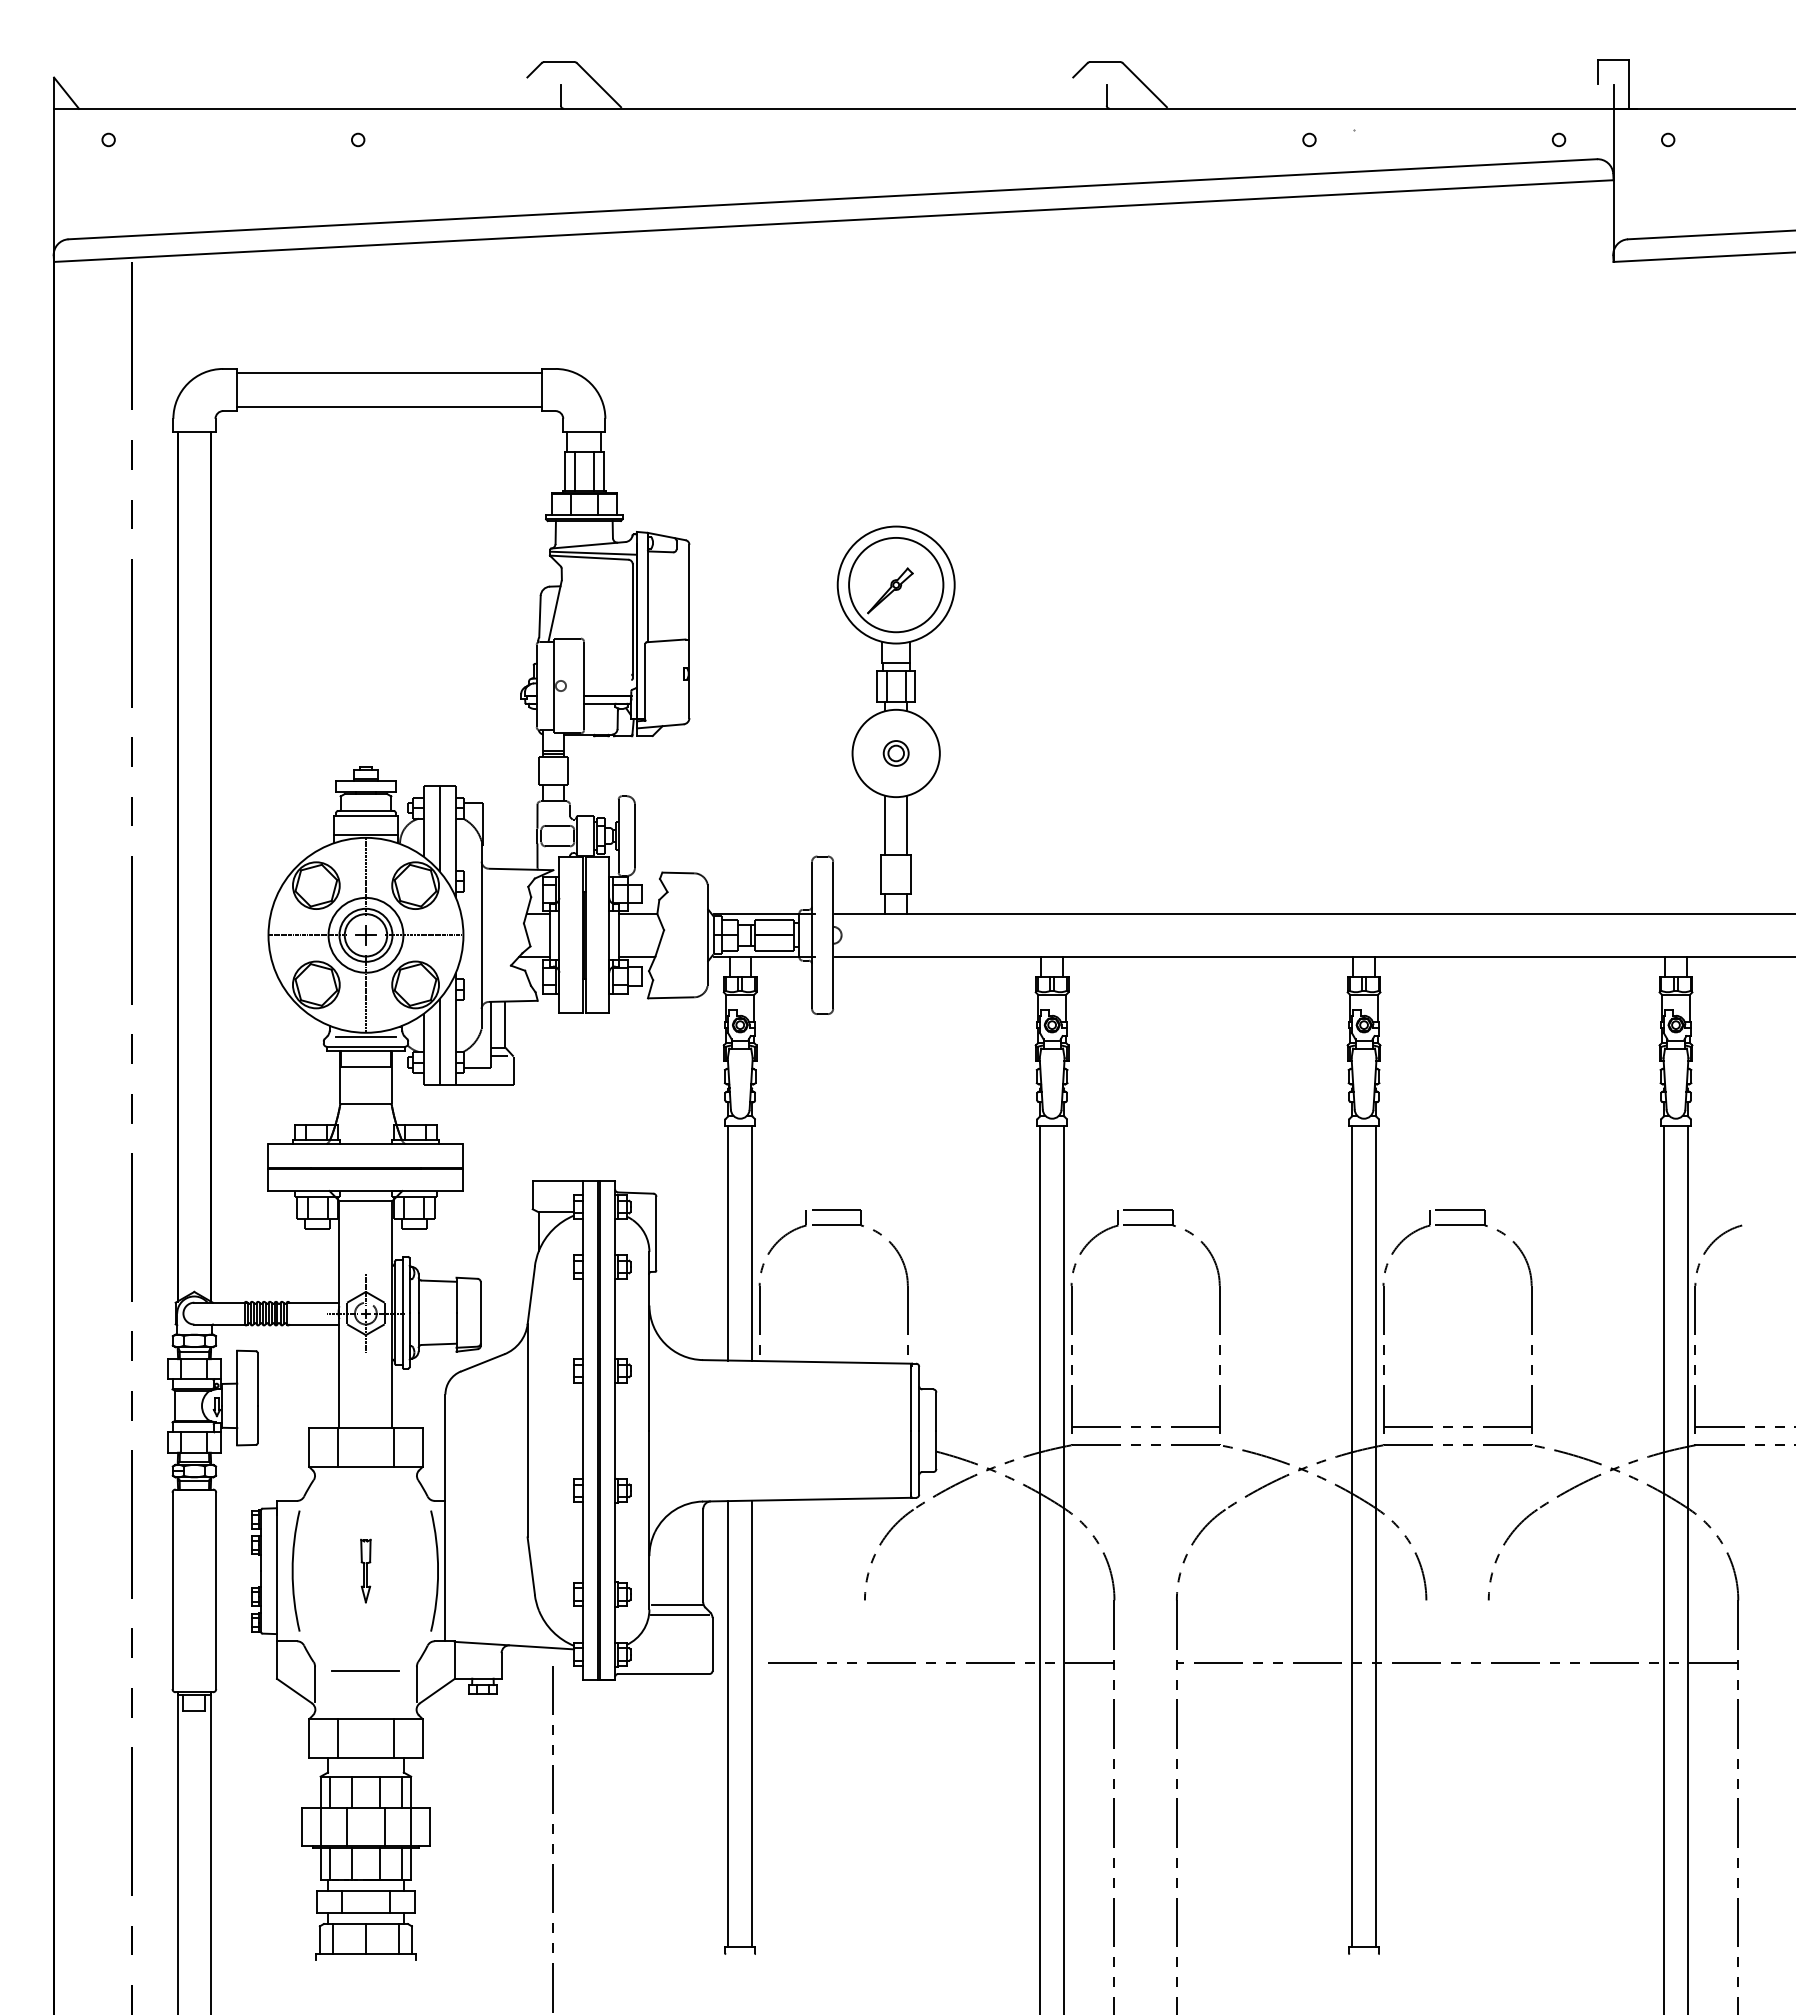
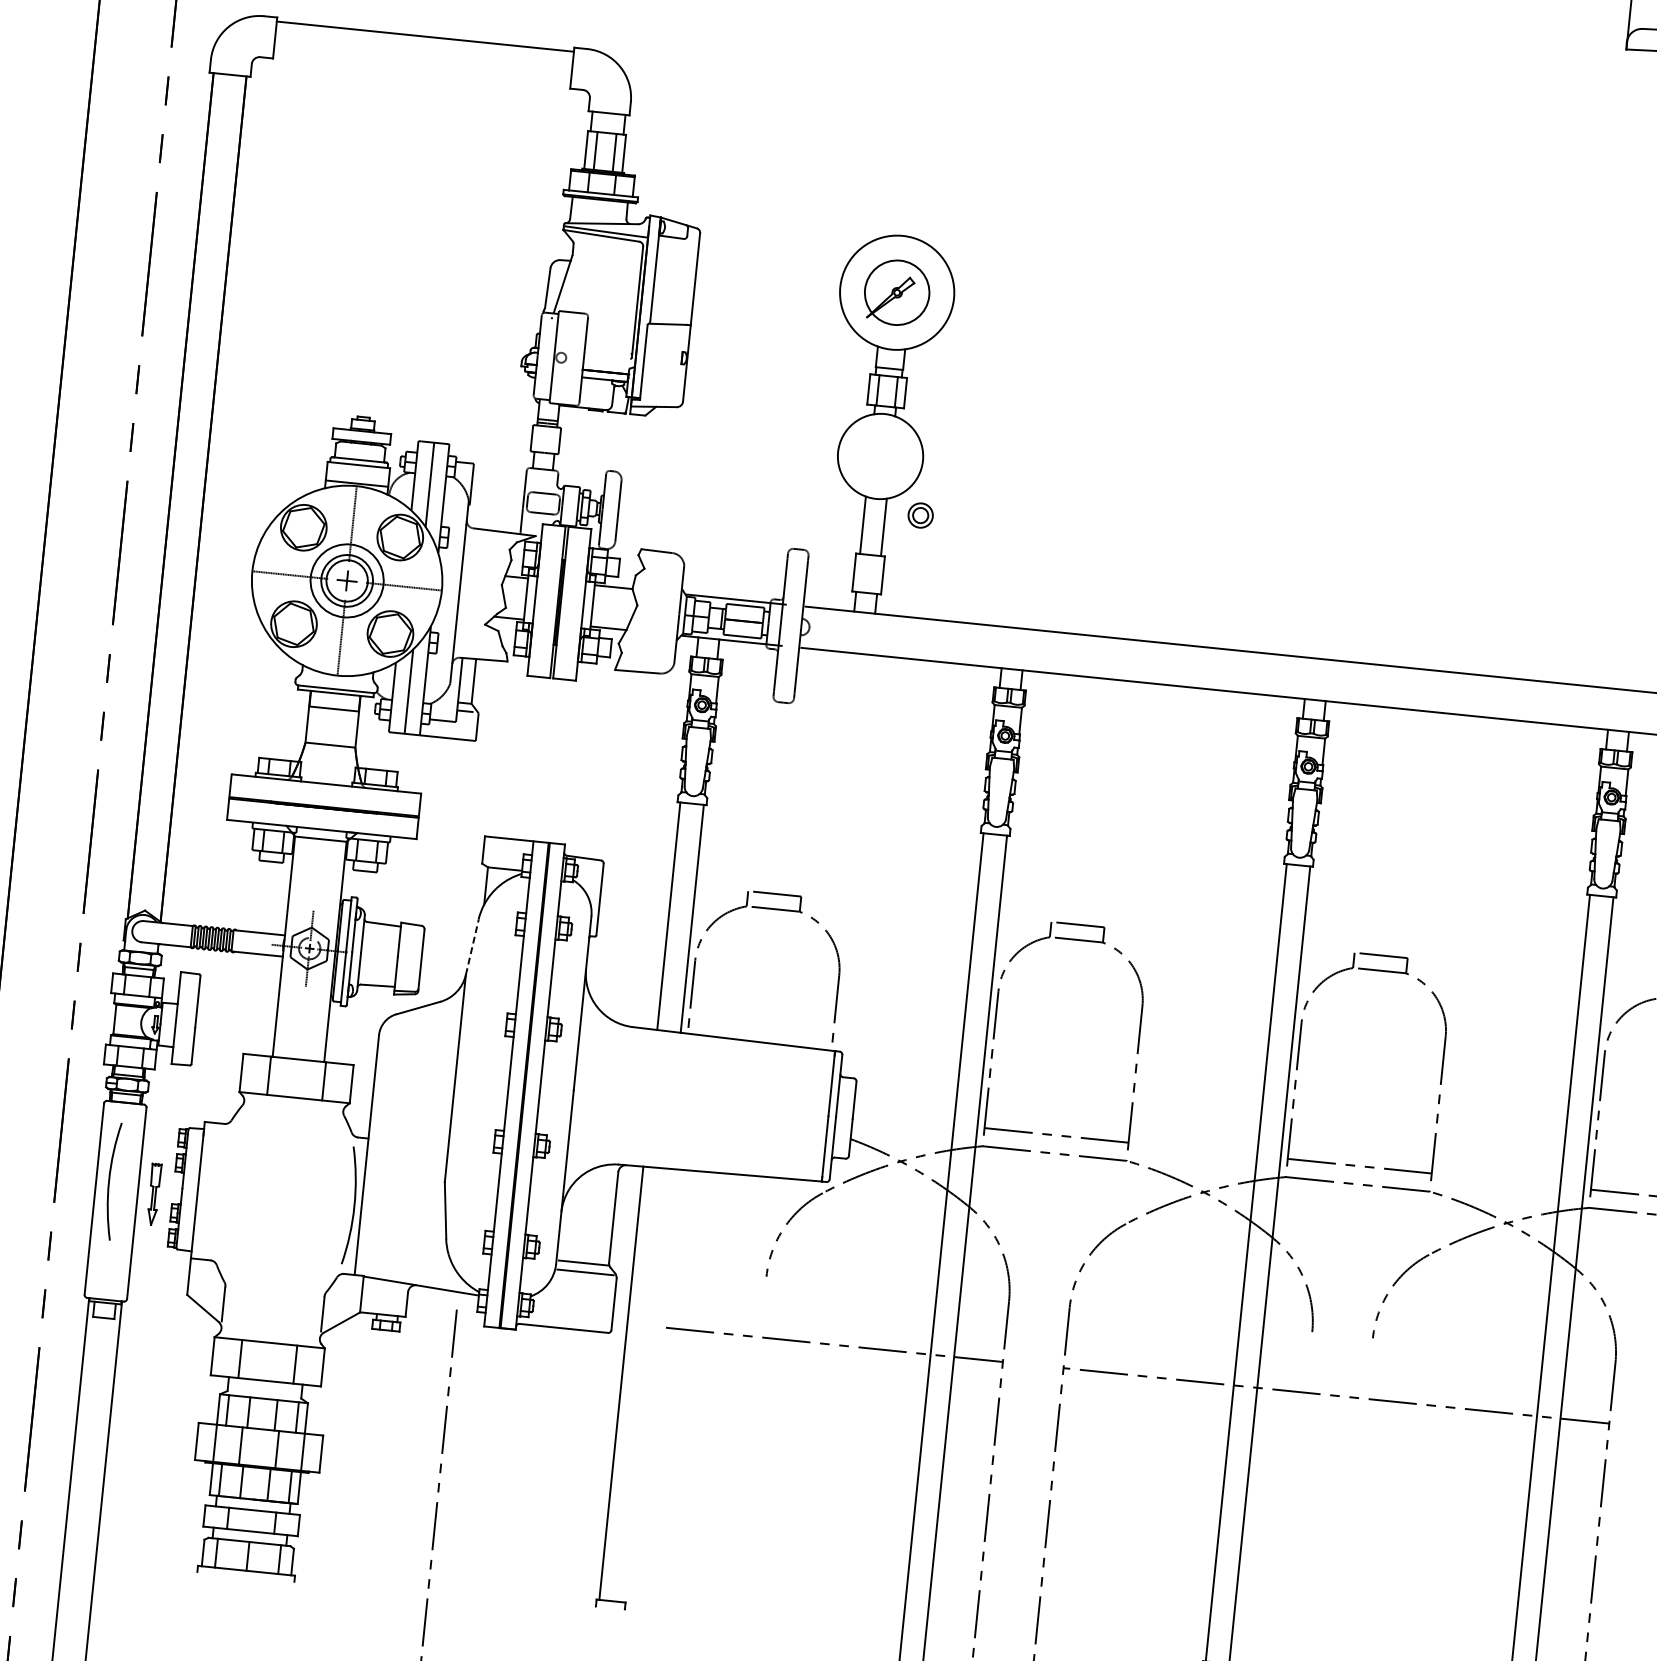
line: (389, 406) -> (422, 69), removed
circle: (896, 584) -> (897, 292), size x0.7
part: (895, 753) -> (920, 515), moved
line: (365, 1036) -> (336, 679), removed
line: (531, 1295) -> (472, 947), solid -> dashed
arc: (293, 1570) -> (109, 1180), moved
part: (365, 1570) -> (153, 1193), moved
line: (365, 1670) -> (274, 1295), removed
line: (752, 1723) -> (645, 1385), removed

